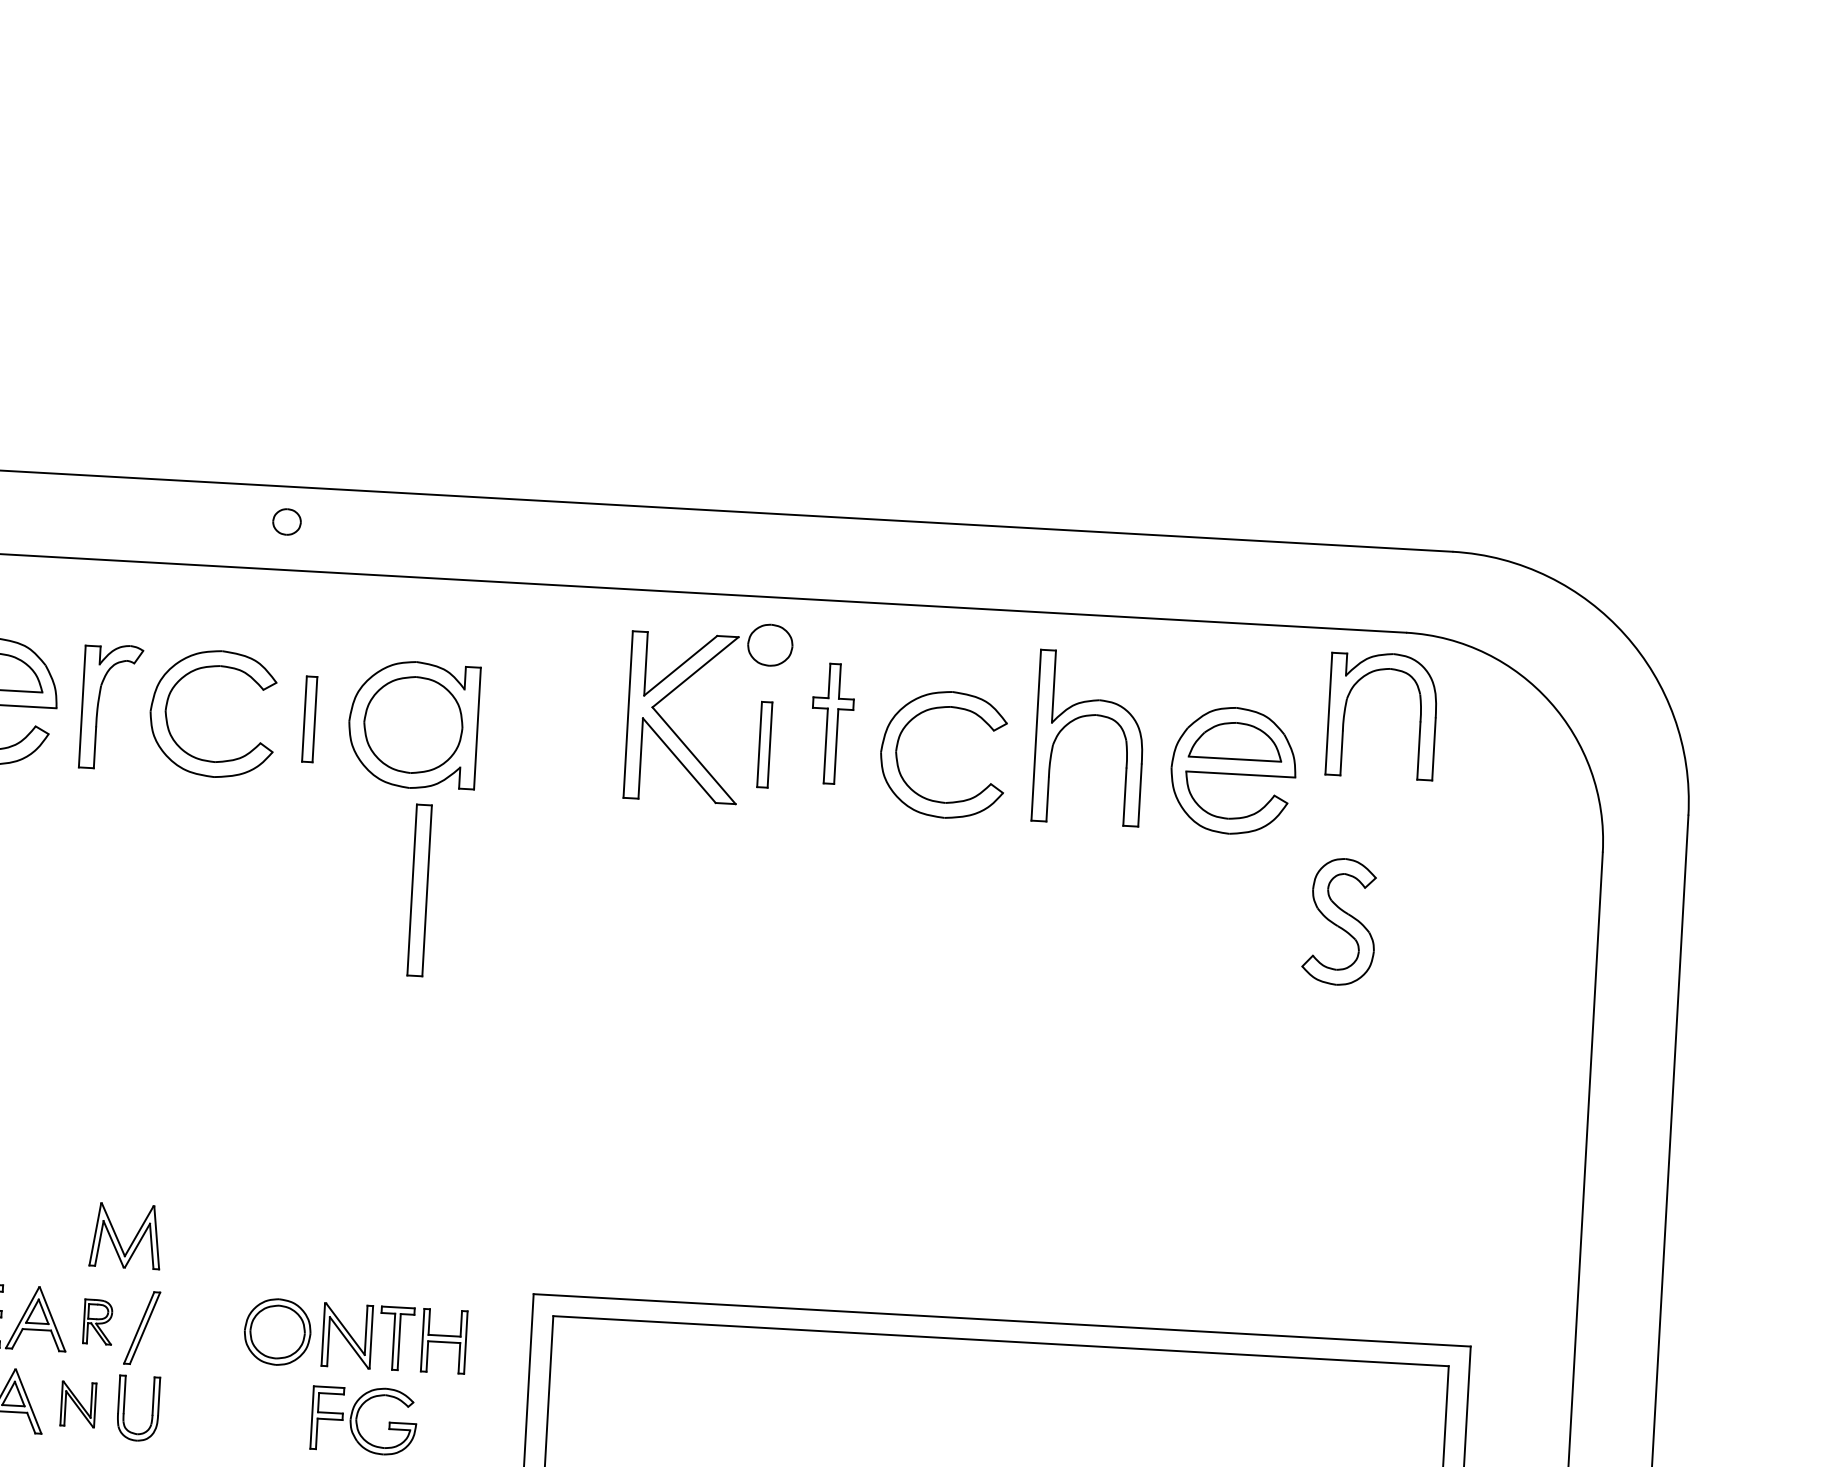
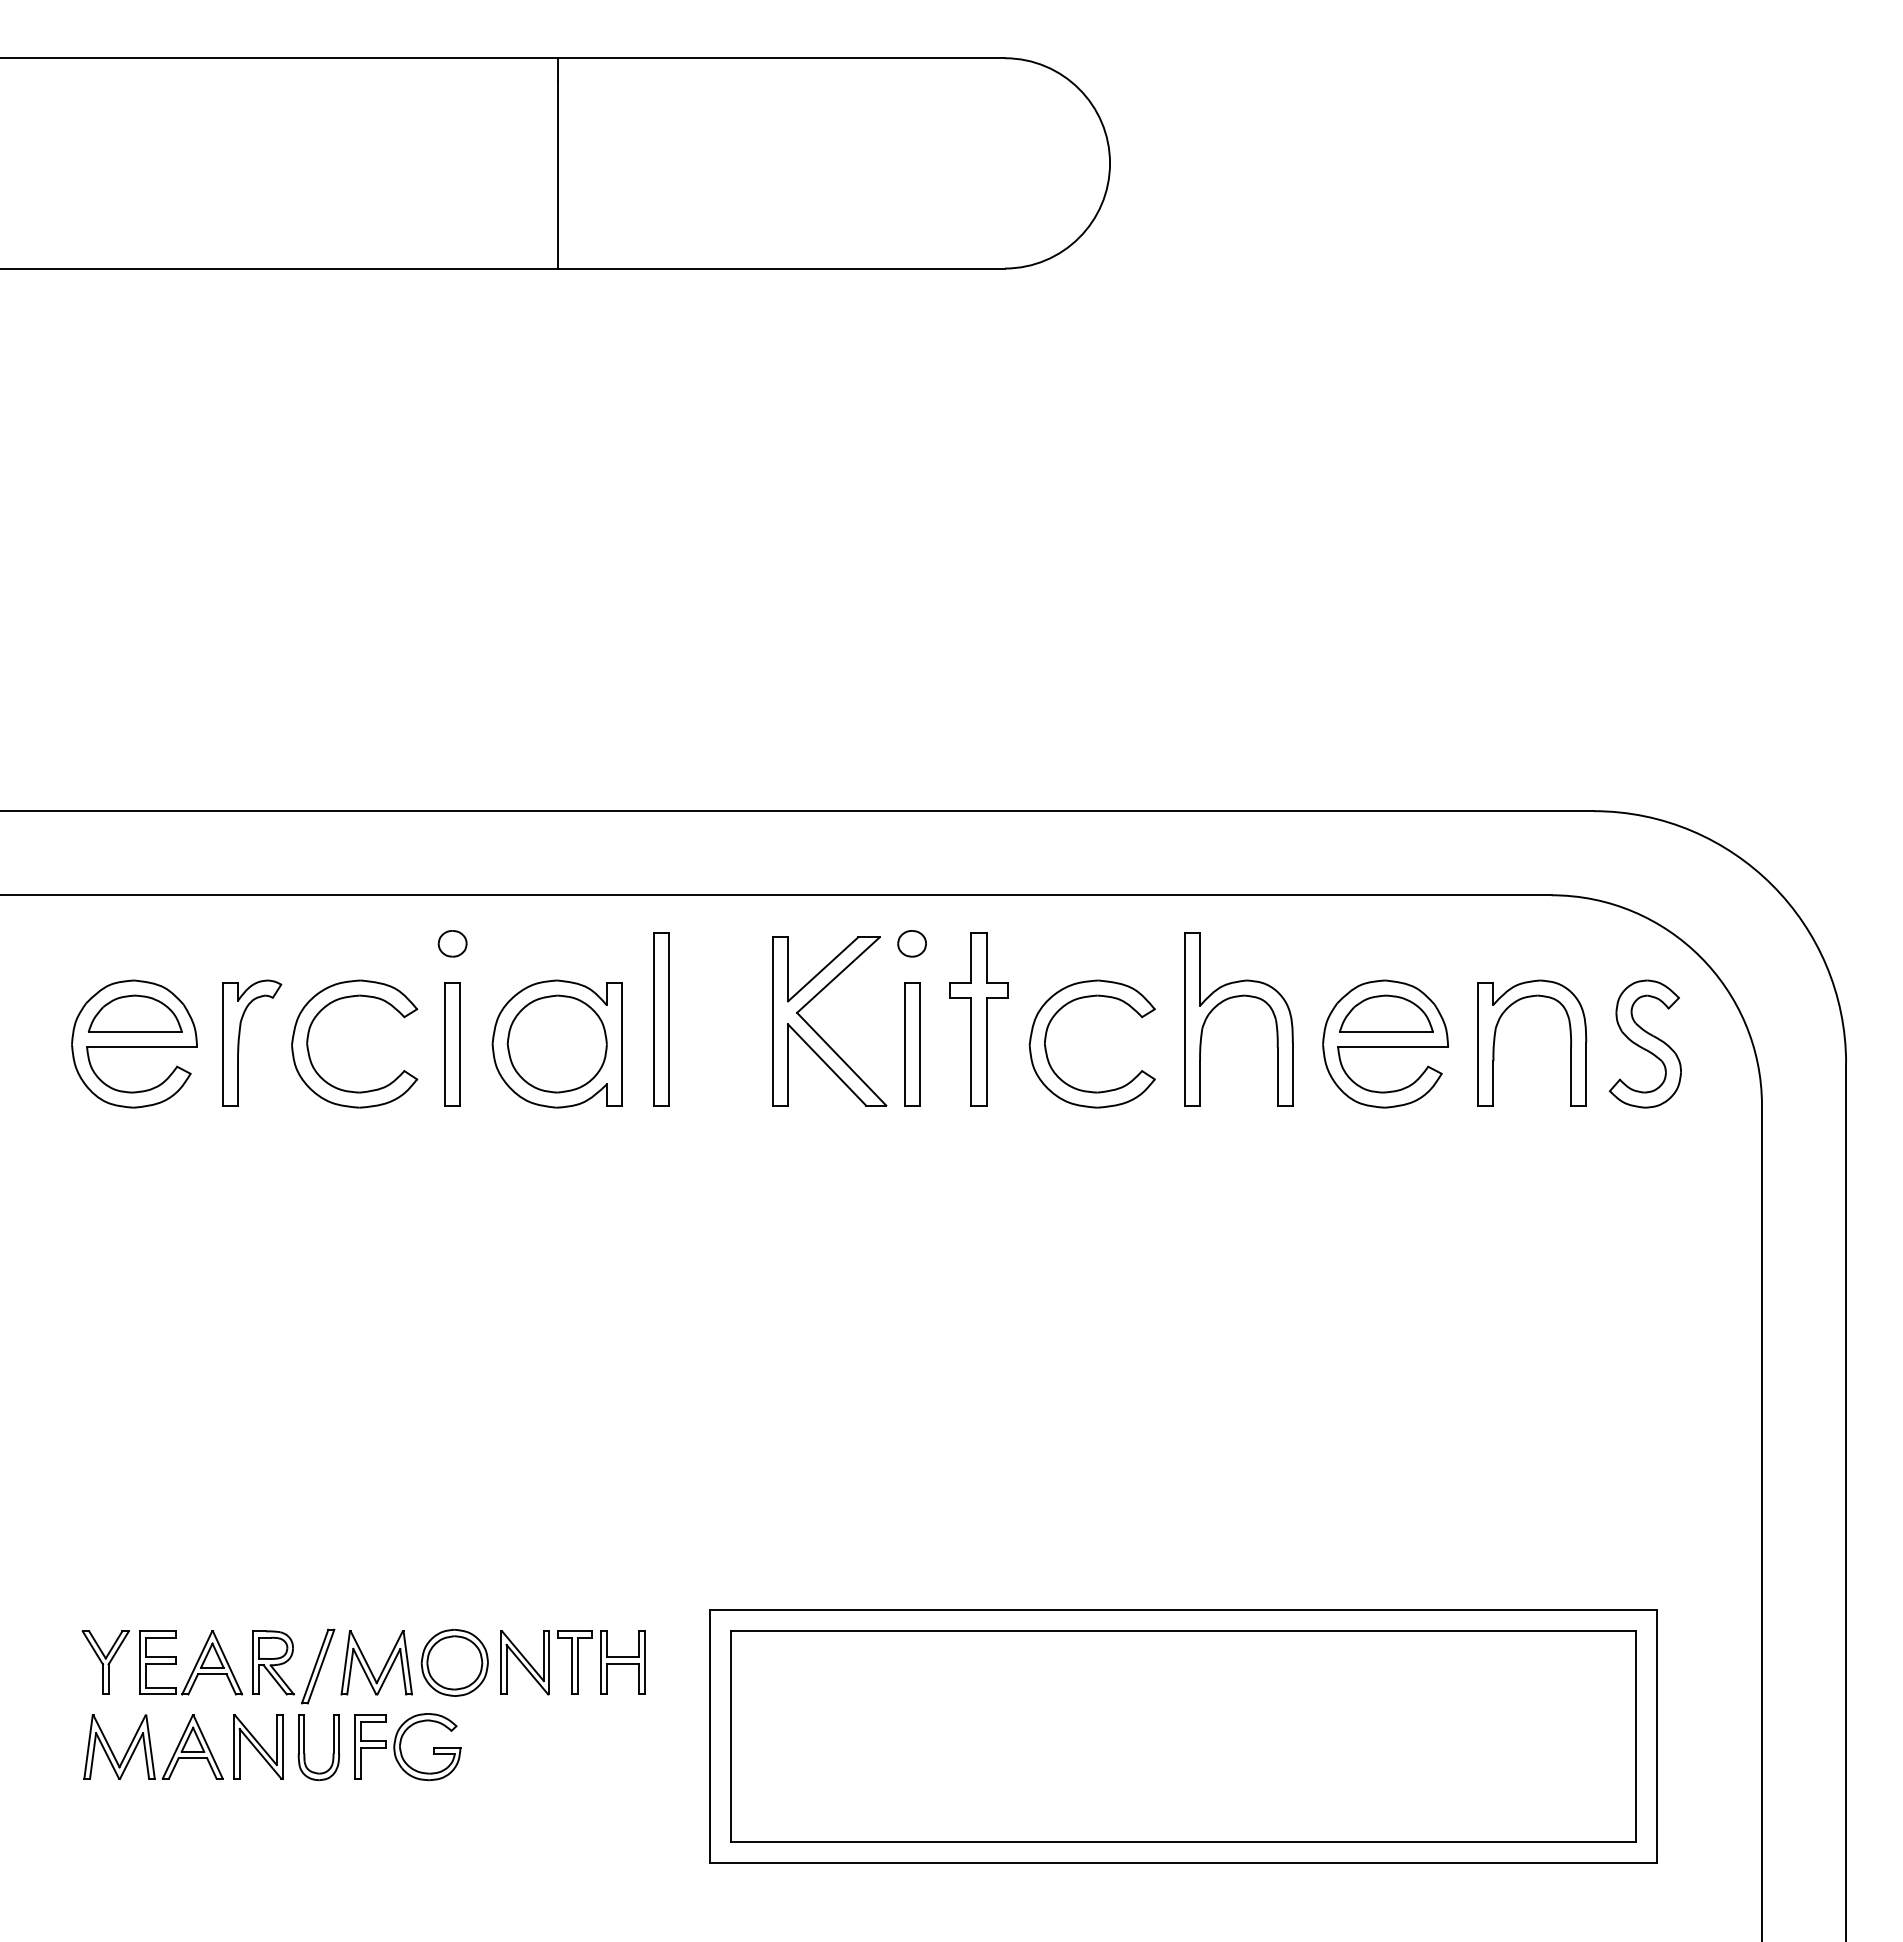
part: (286, 521) -> (452, 943), moved
part: (769, 645) -> (911, 943), size x0.62
part: (1345, 712) -> (1495, 1041), moved
part: (309, 719) -> (452, 1044), size x1.43
part: (831, 723) -> (978, 1019), size x1.43
part: (765, 745) -> (912, 1044), size x1.43
part: (419, 890) -> (661, 1019), moved
part: (1339, 921) -> (1644, 1043), moved
part: (118, 1239) -> (369, 1666), moved
part: (98, 1321) -> (273, 1662), size x1.43
part: (78, 1403) -> (258, 1746), size x1.43
part: (357, 1422) -> (401, 1749), moved

